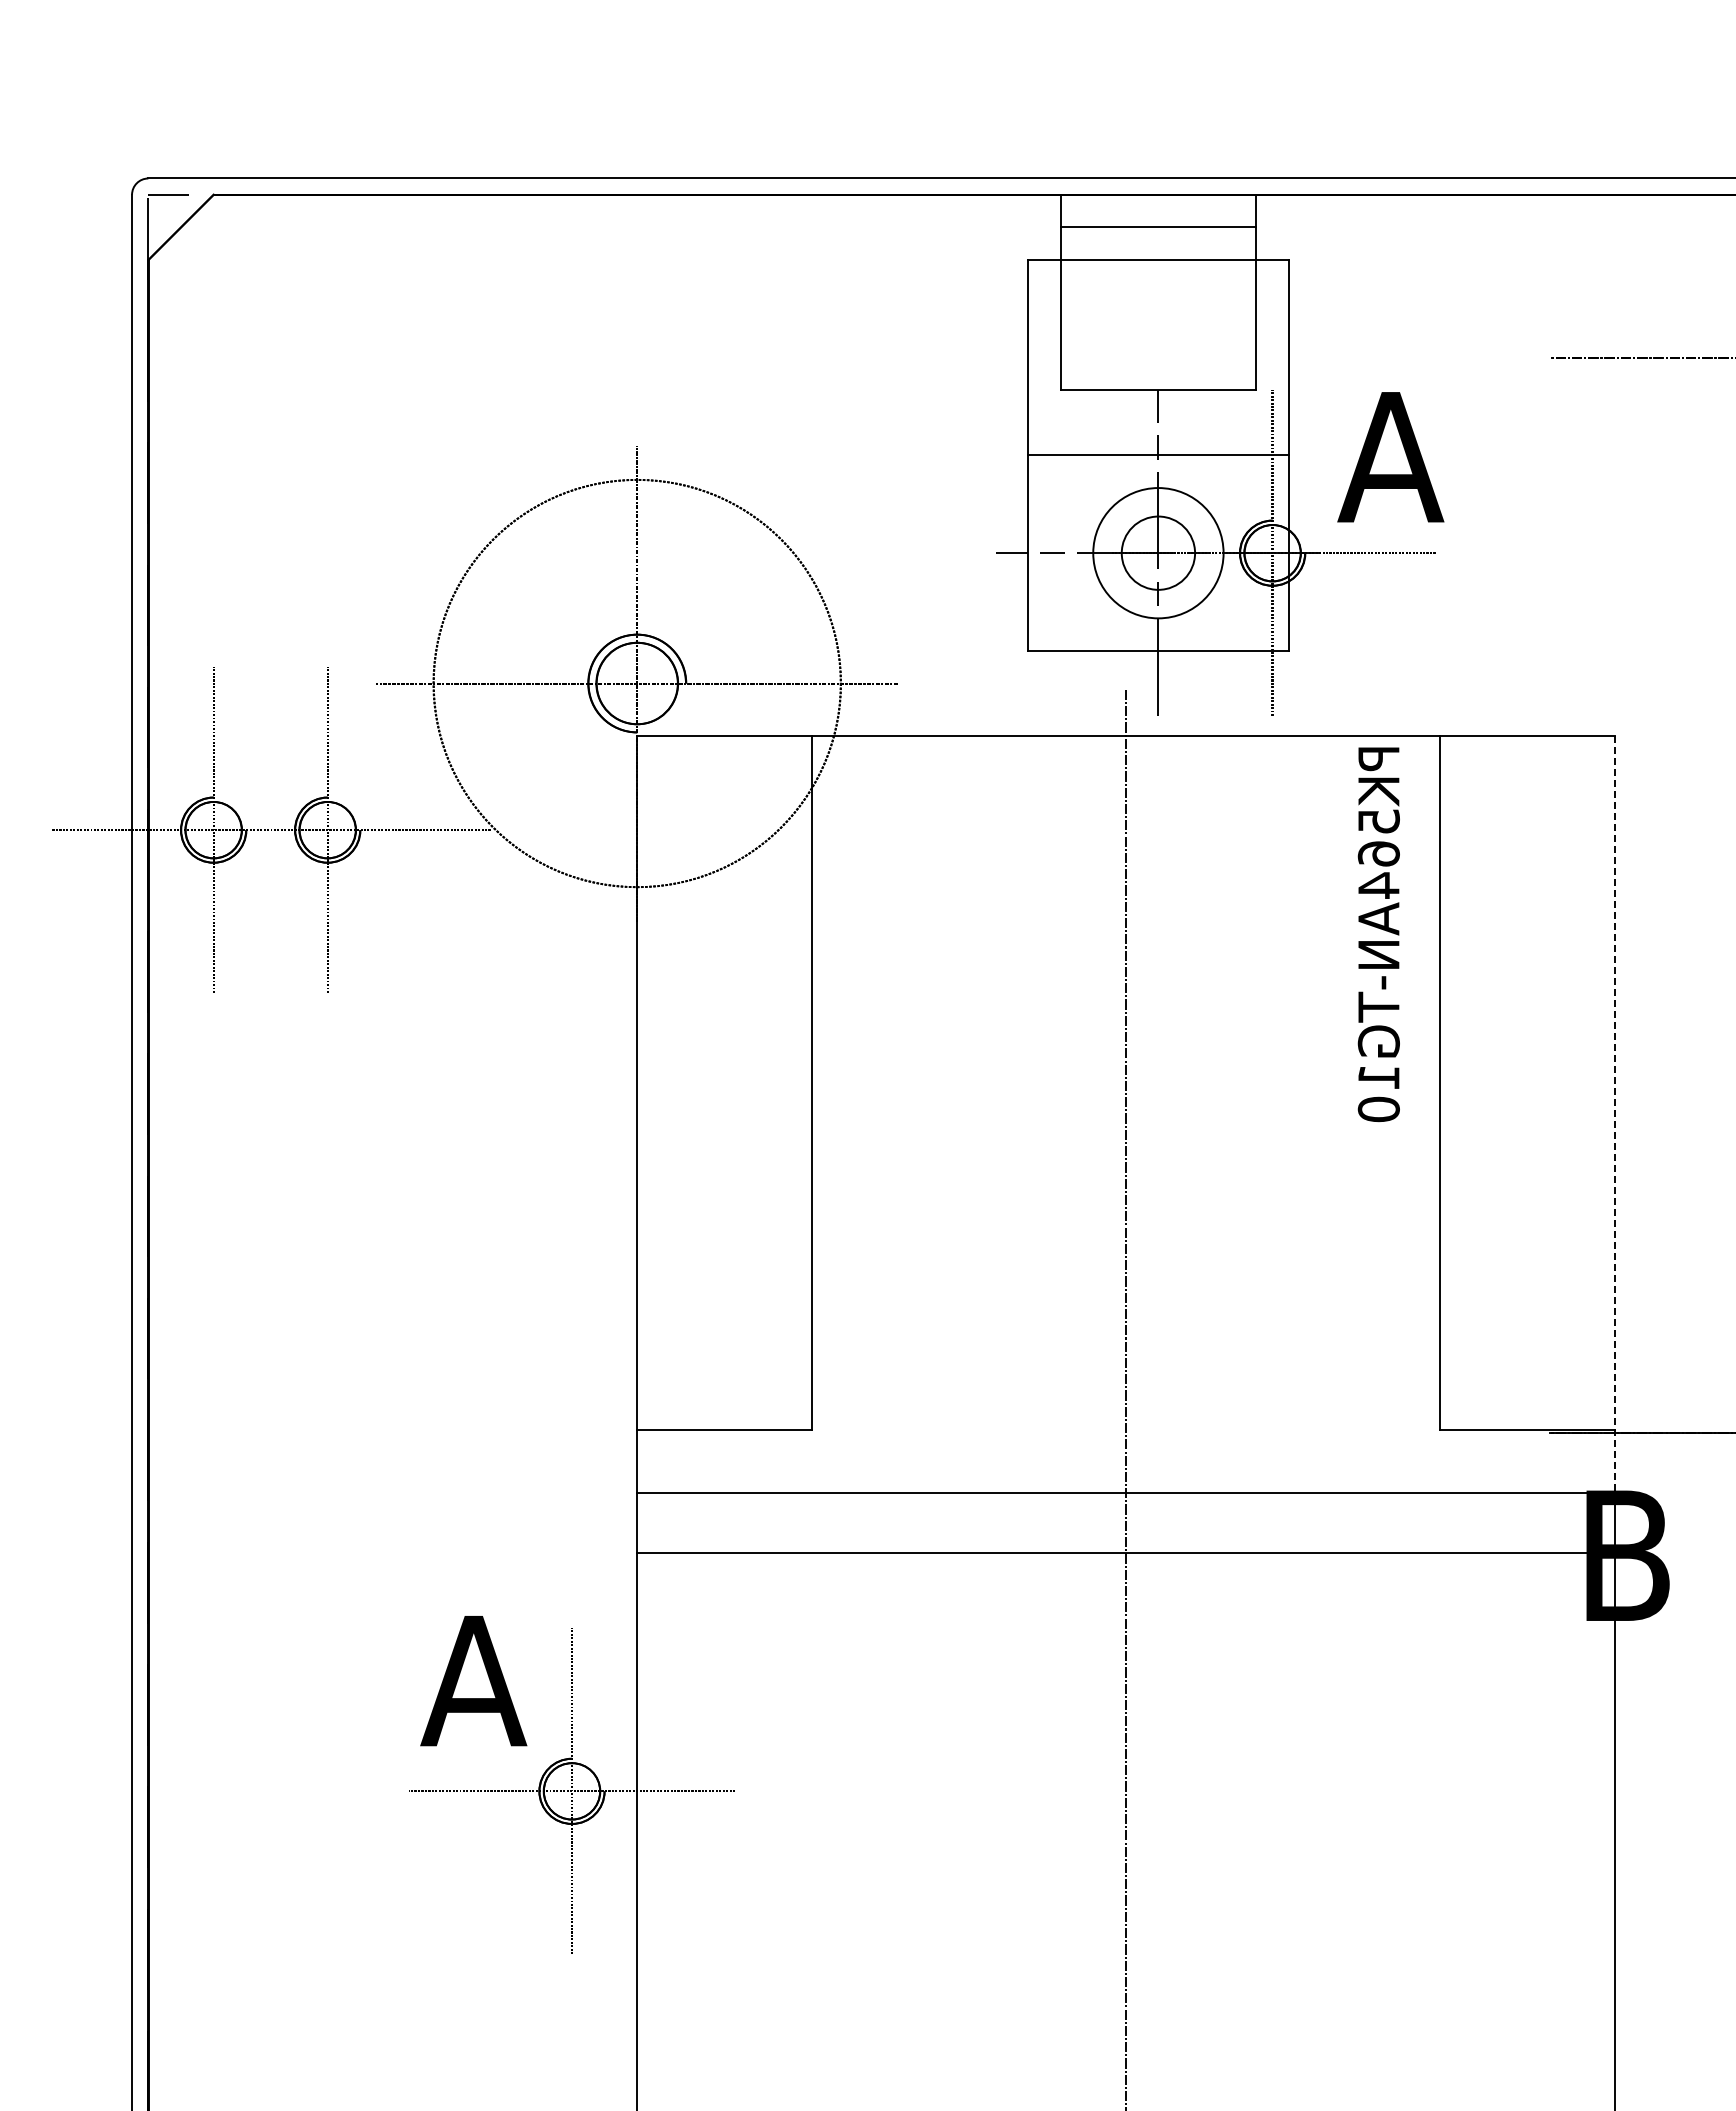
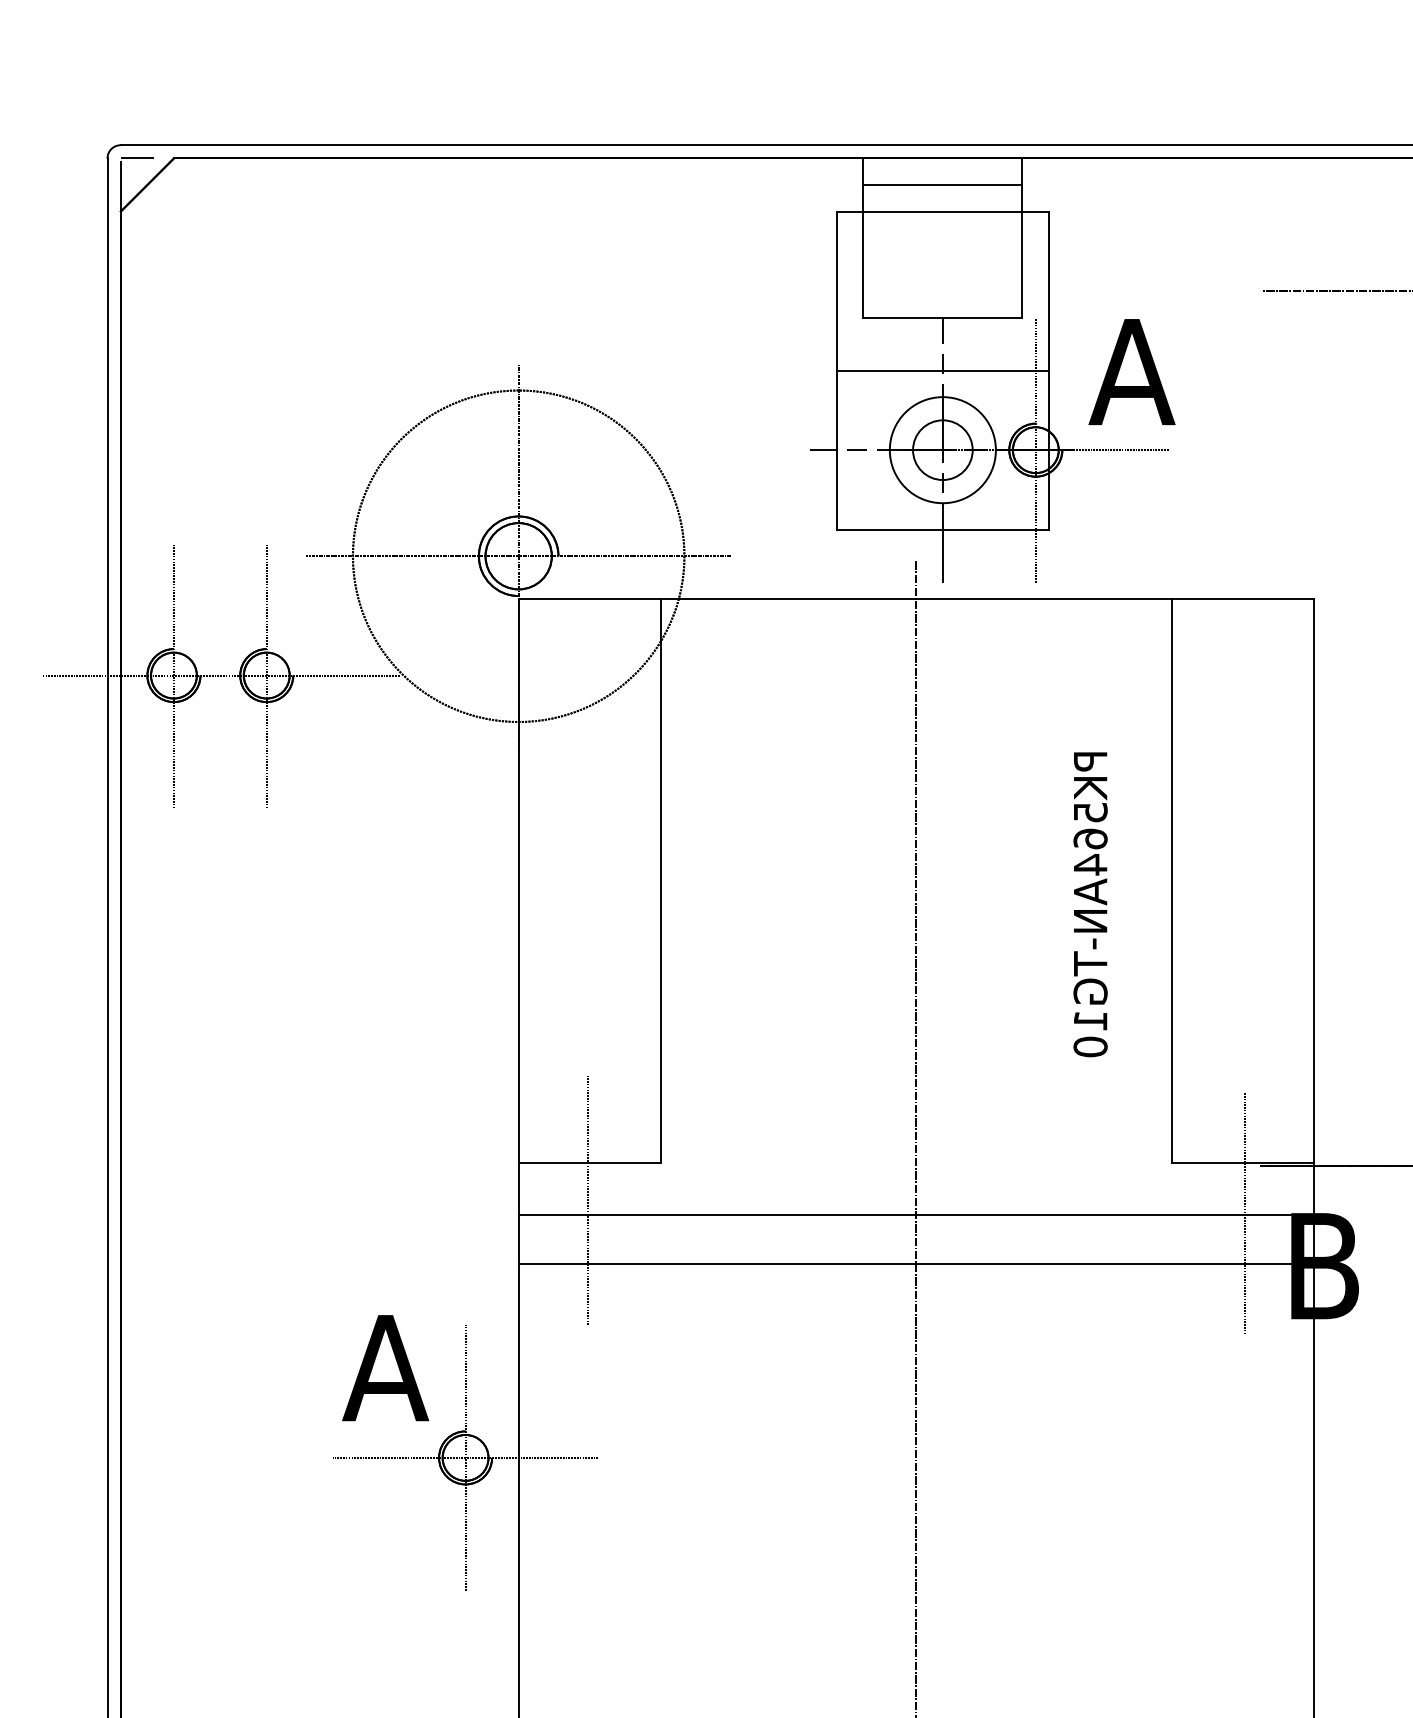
text: (1378, 934) -> (1090, 904), moved
line: (1614, 1114) -> (1314, 907), dashed -> solid
line: (722, 1474) -> (588, 1200), added
line: (1529, 1490) -> (1244, 1213), added

